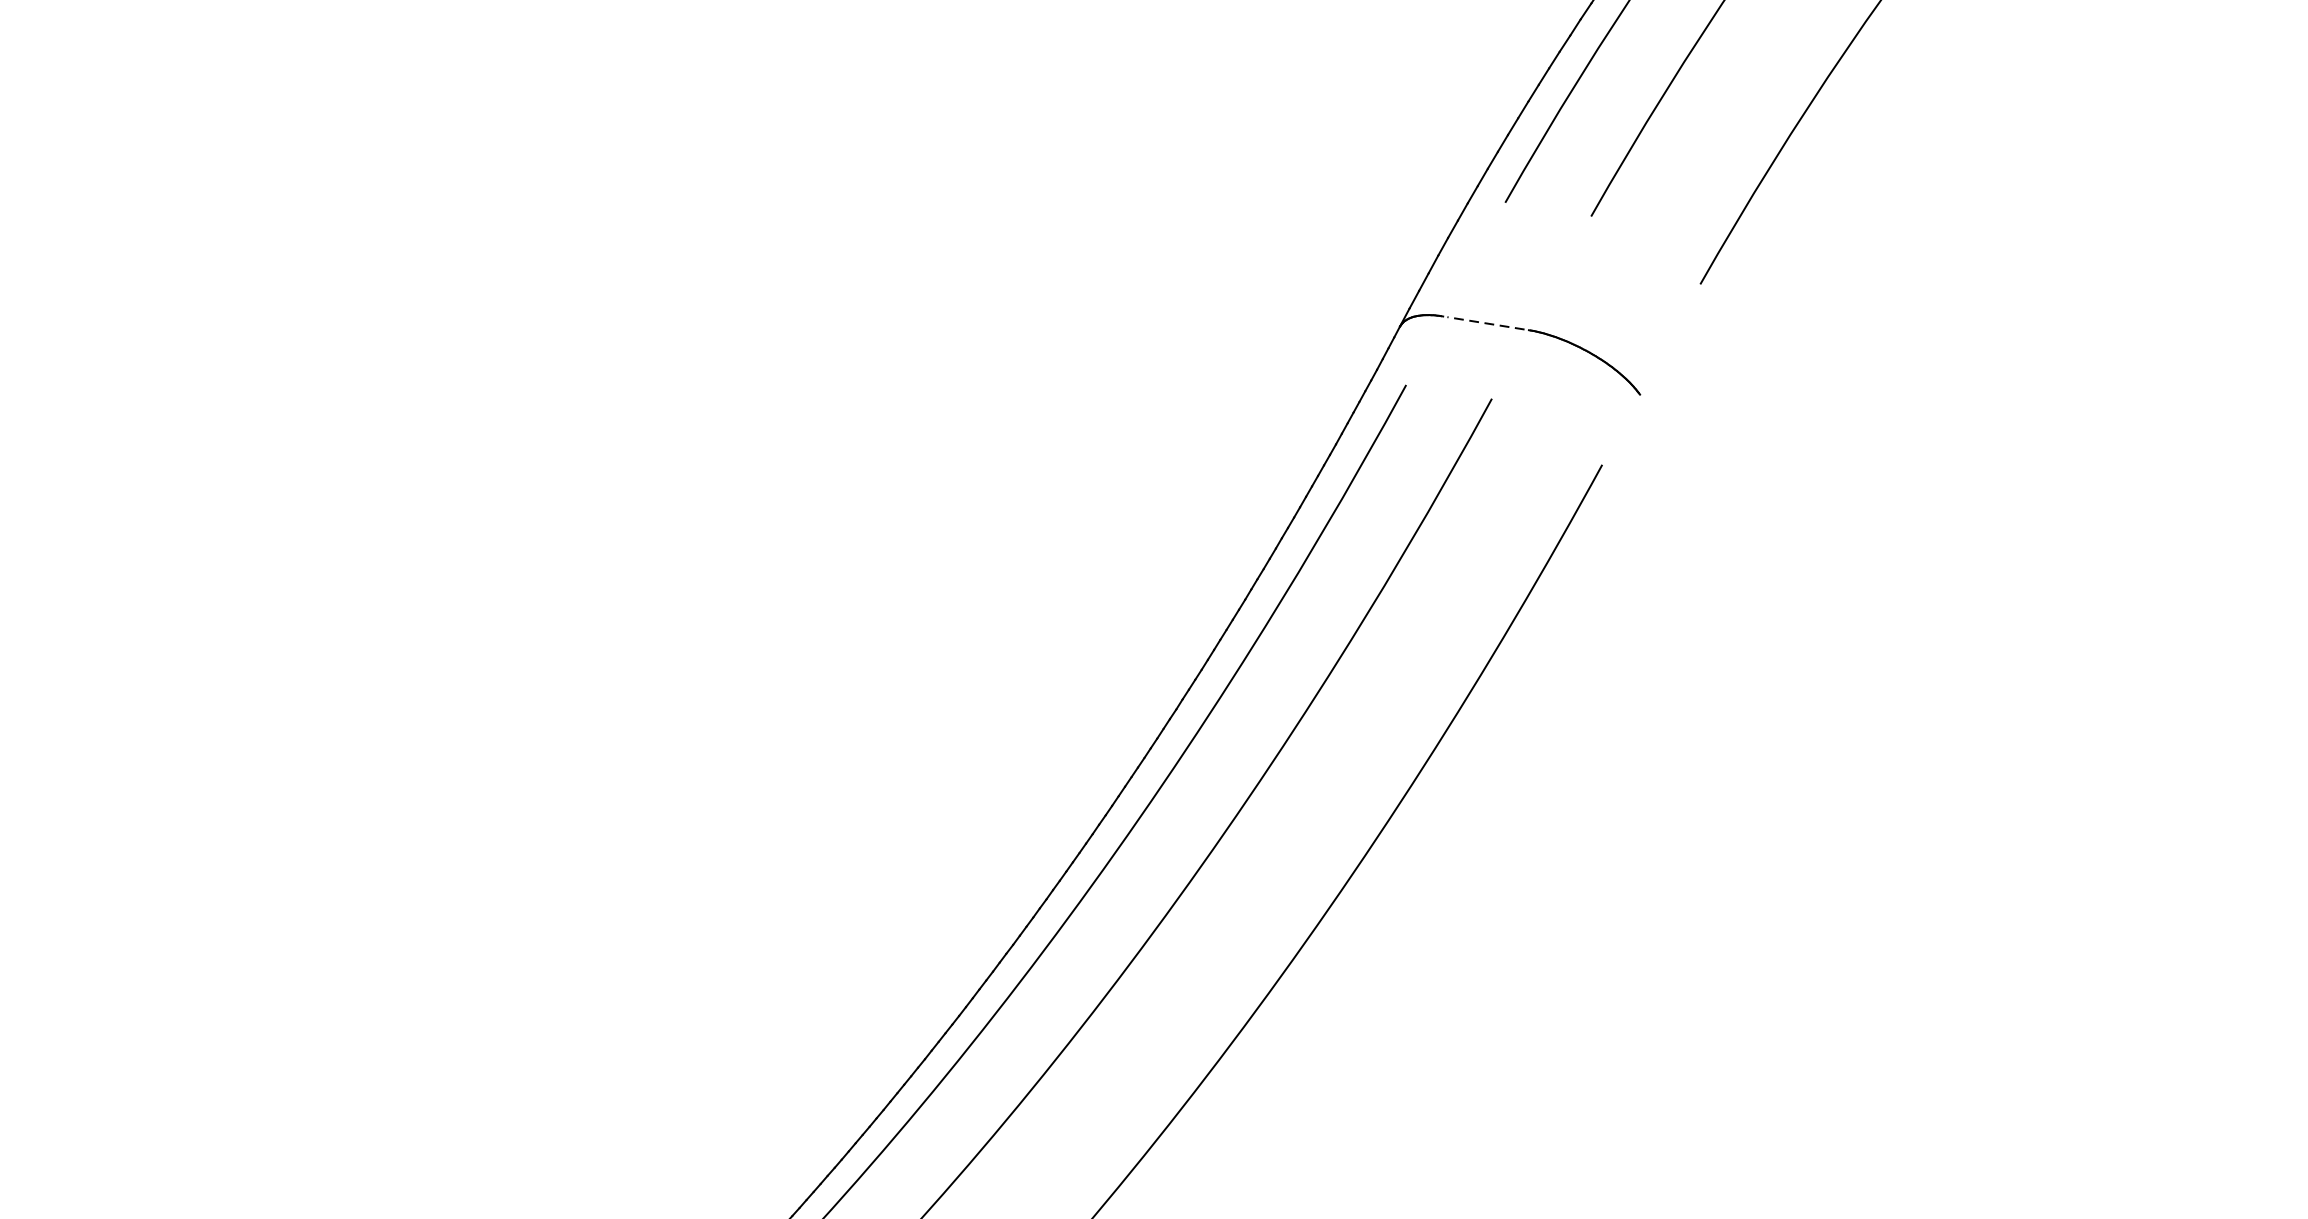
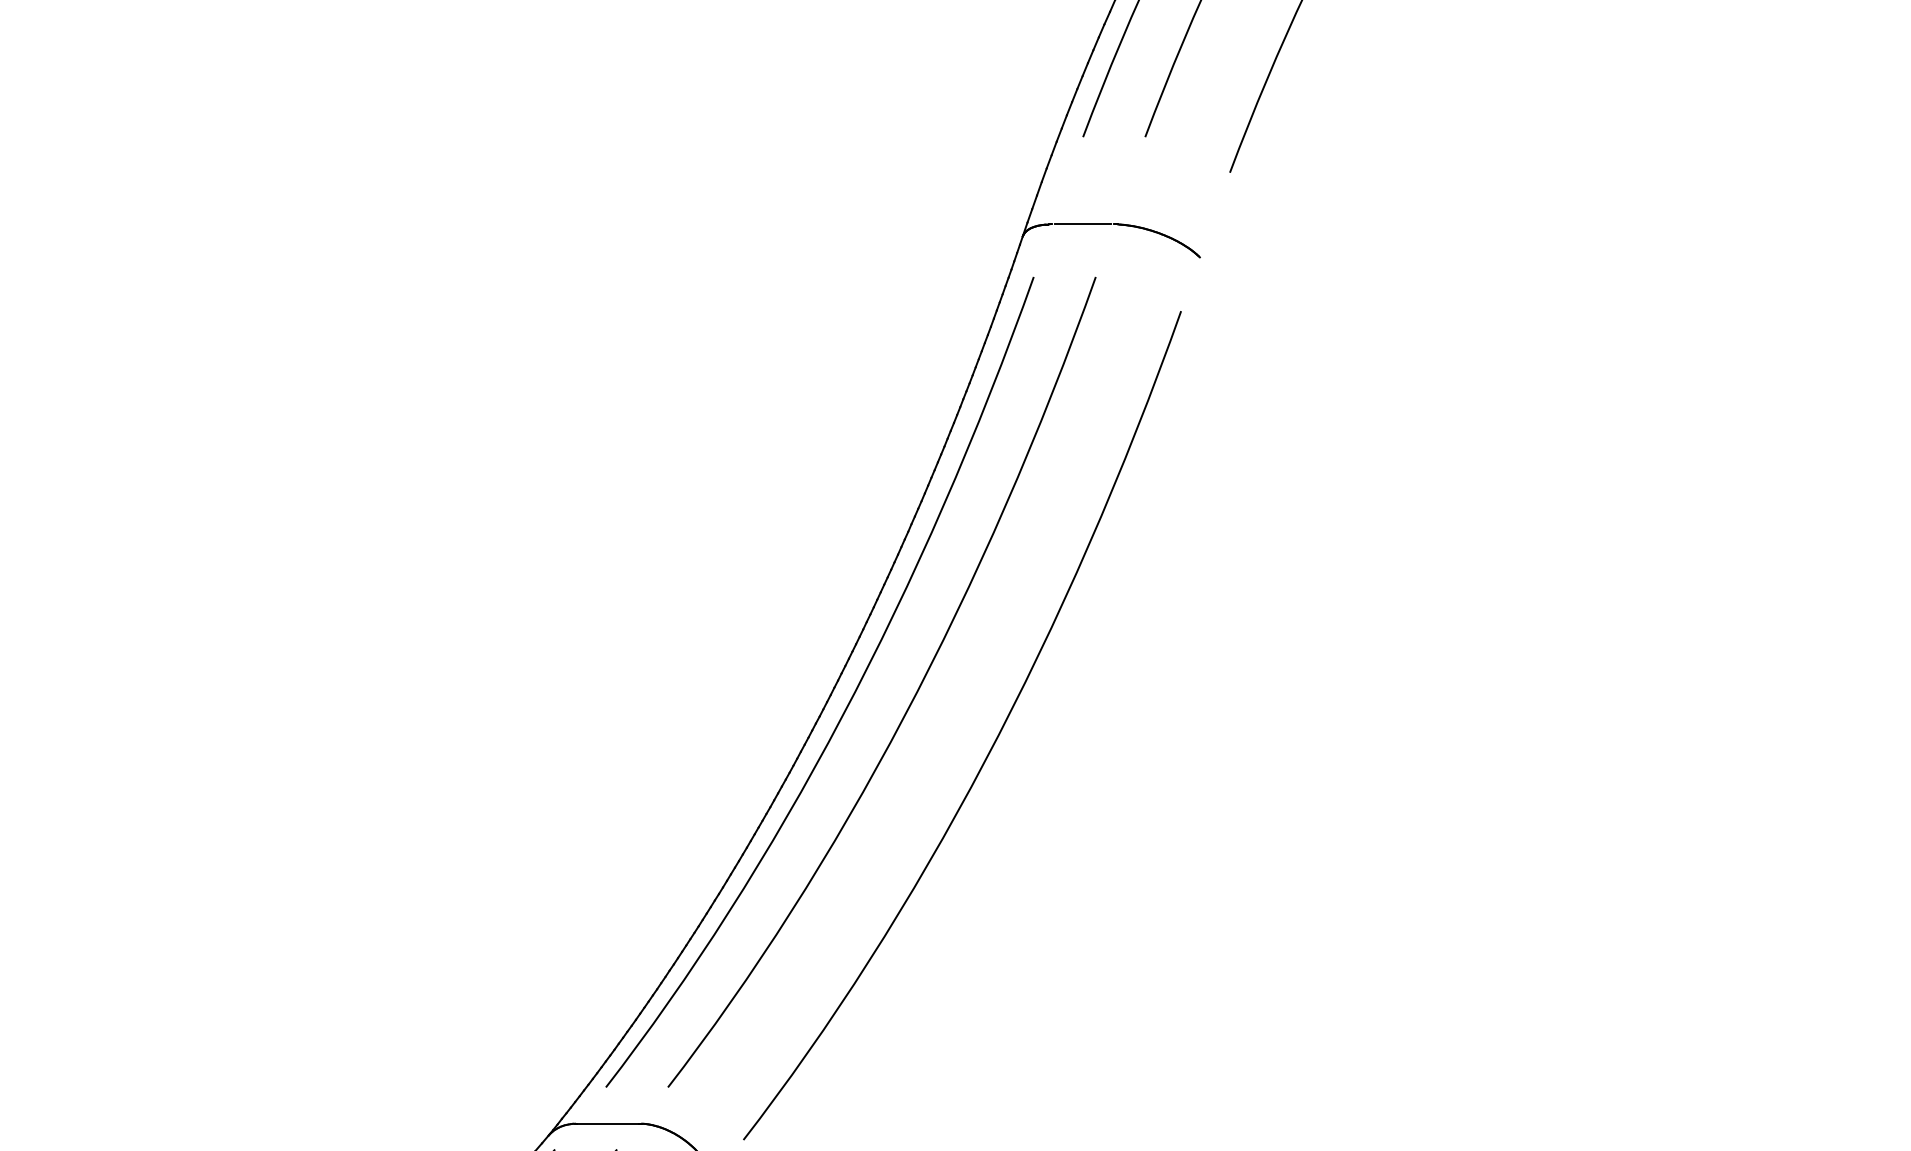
line: (1486, 323) -> (1083, 224), dashed -> solid

